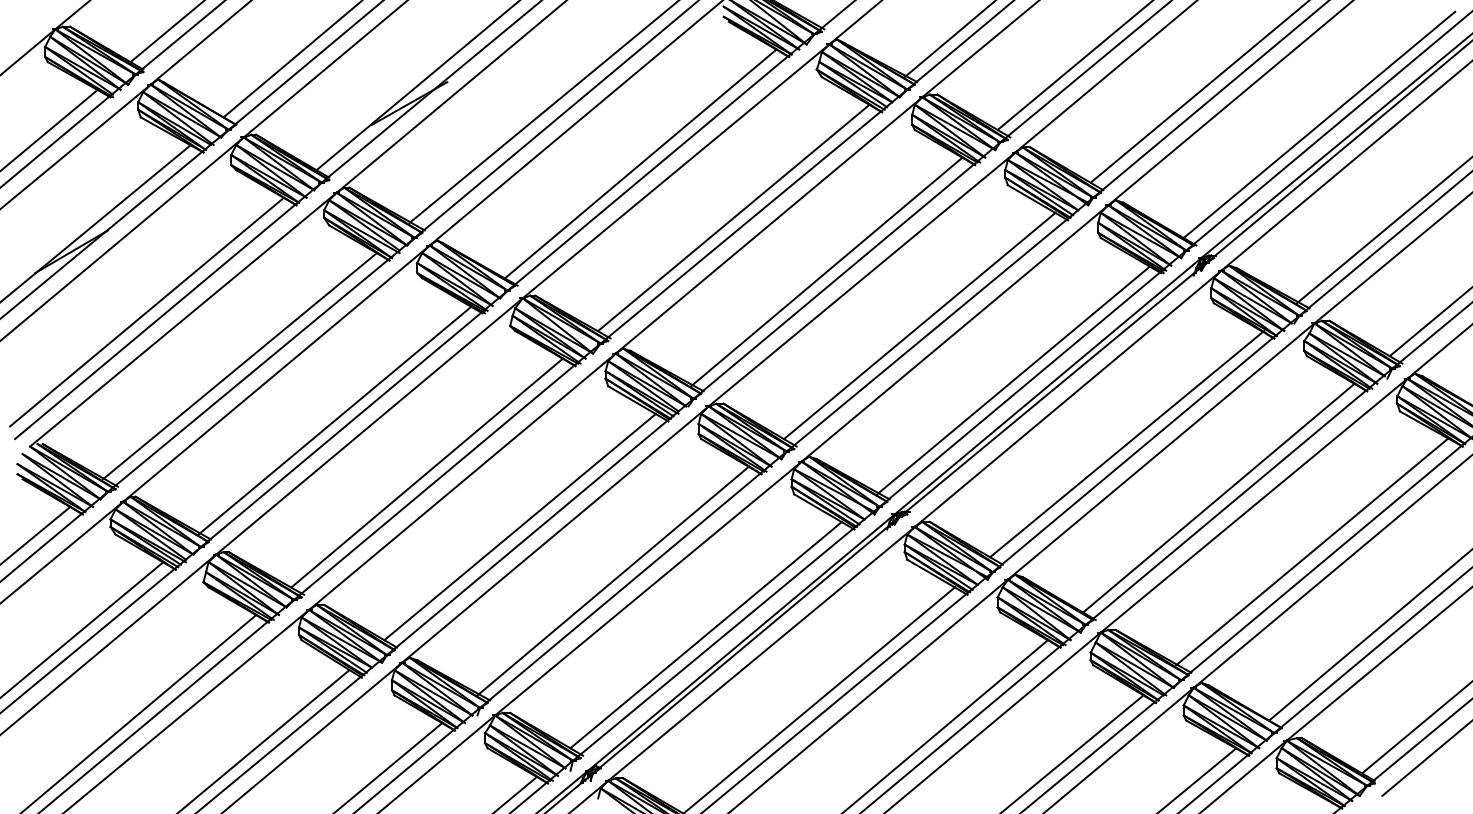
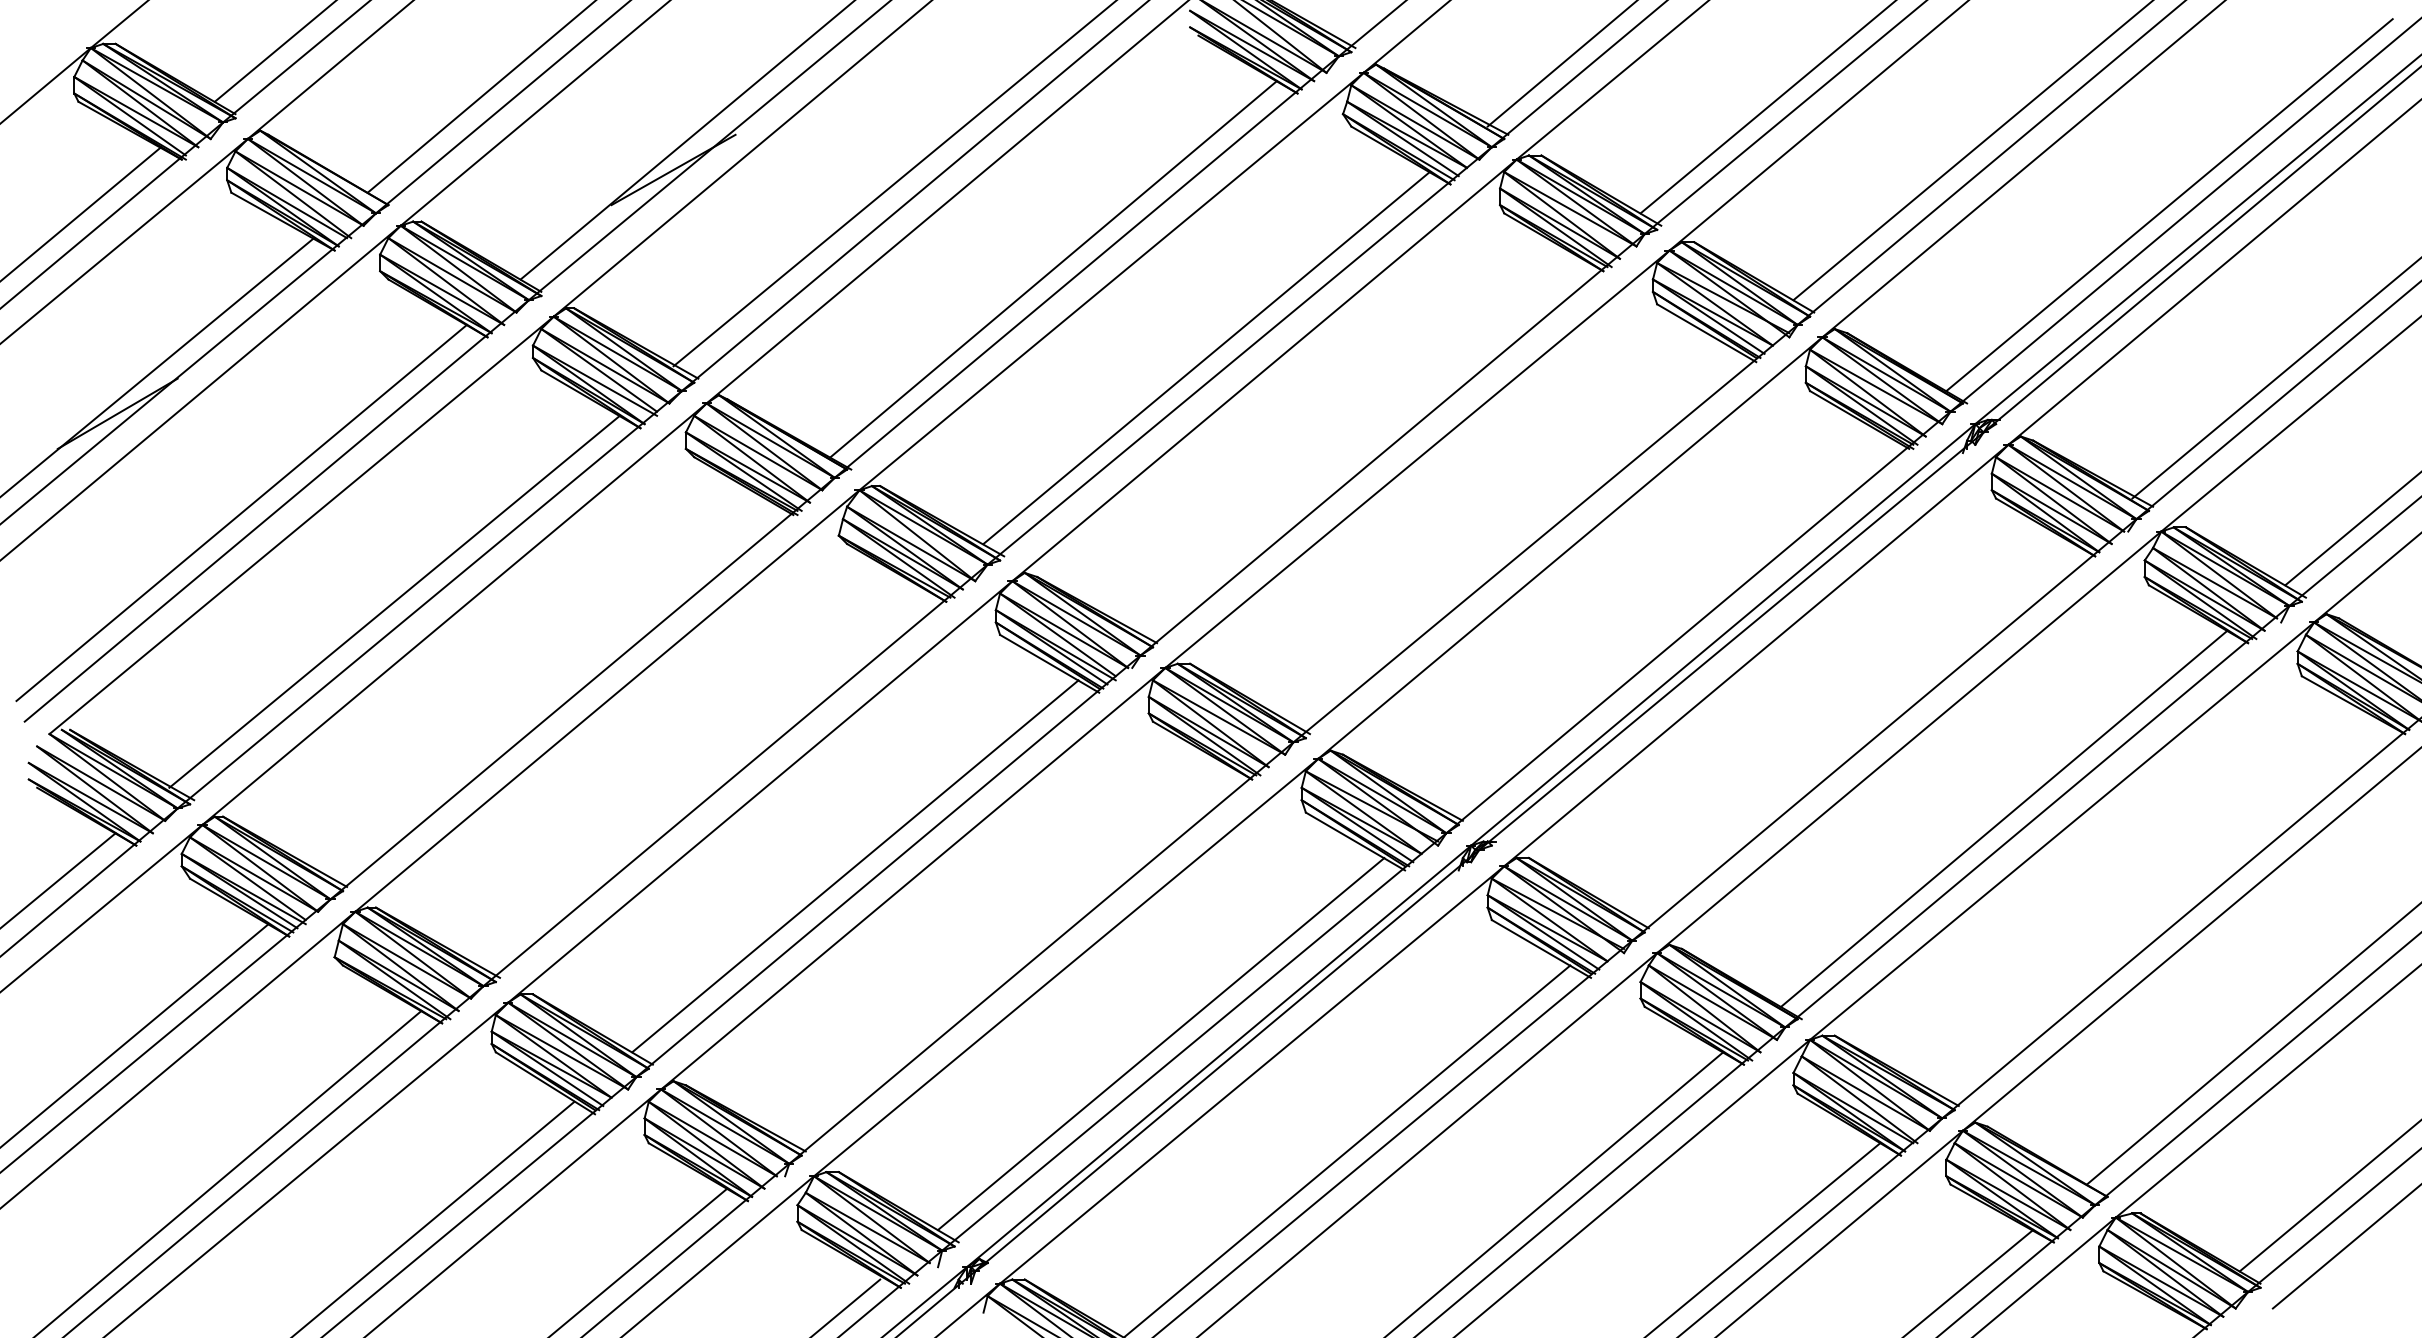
line: (826, 271) -> (1358, 446), removed
line: (919, 325) -> (1511, 534), removed
line: (1014, 379) -> (1668, 623), removed
line: (335, 419) -> (551, 689), removed
line: (1127, 443) -> (1853, 729), removed
line: (426, 472) -> (701, 776), removed
line: (1311, 552) -> (2156, 908), removed
line: (612, 580) -> (1007, 954), removed

